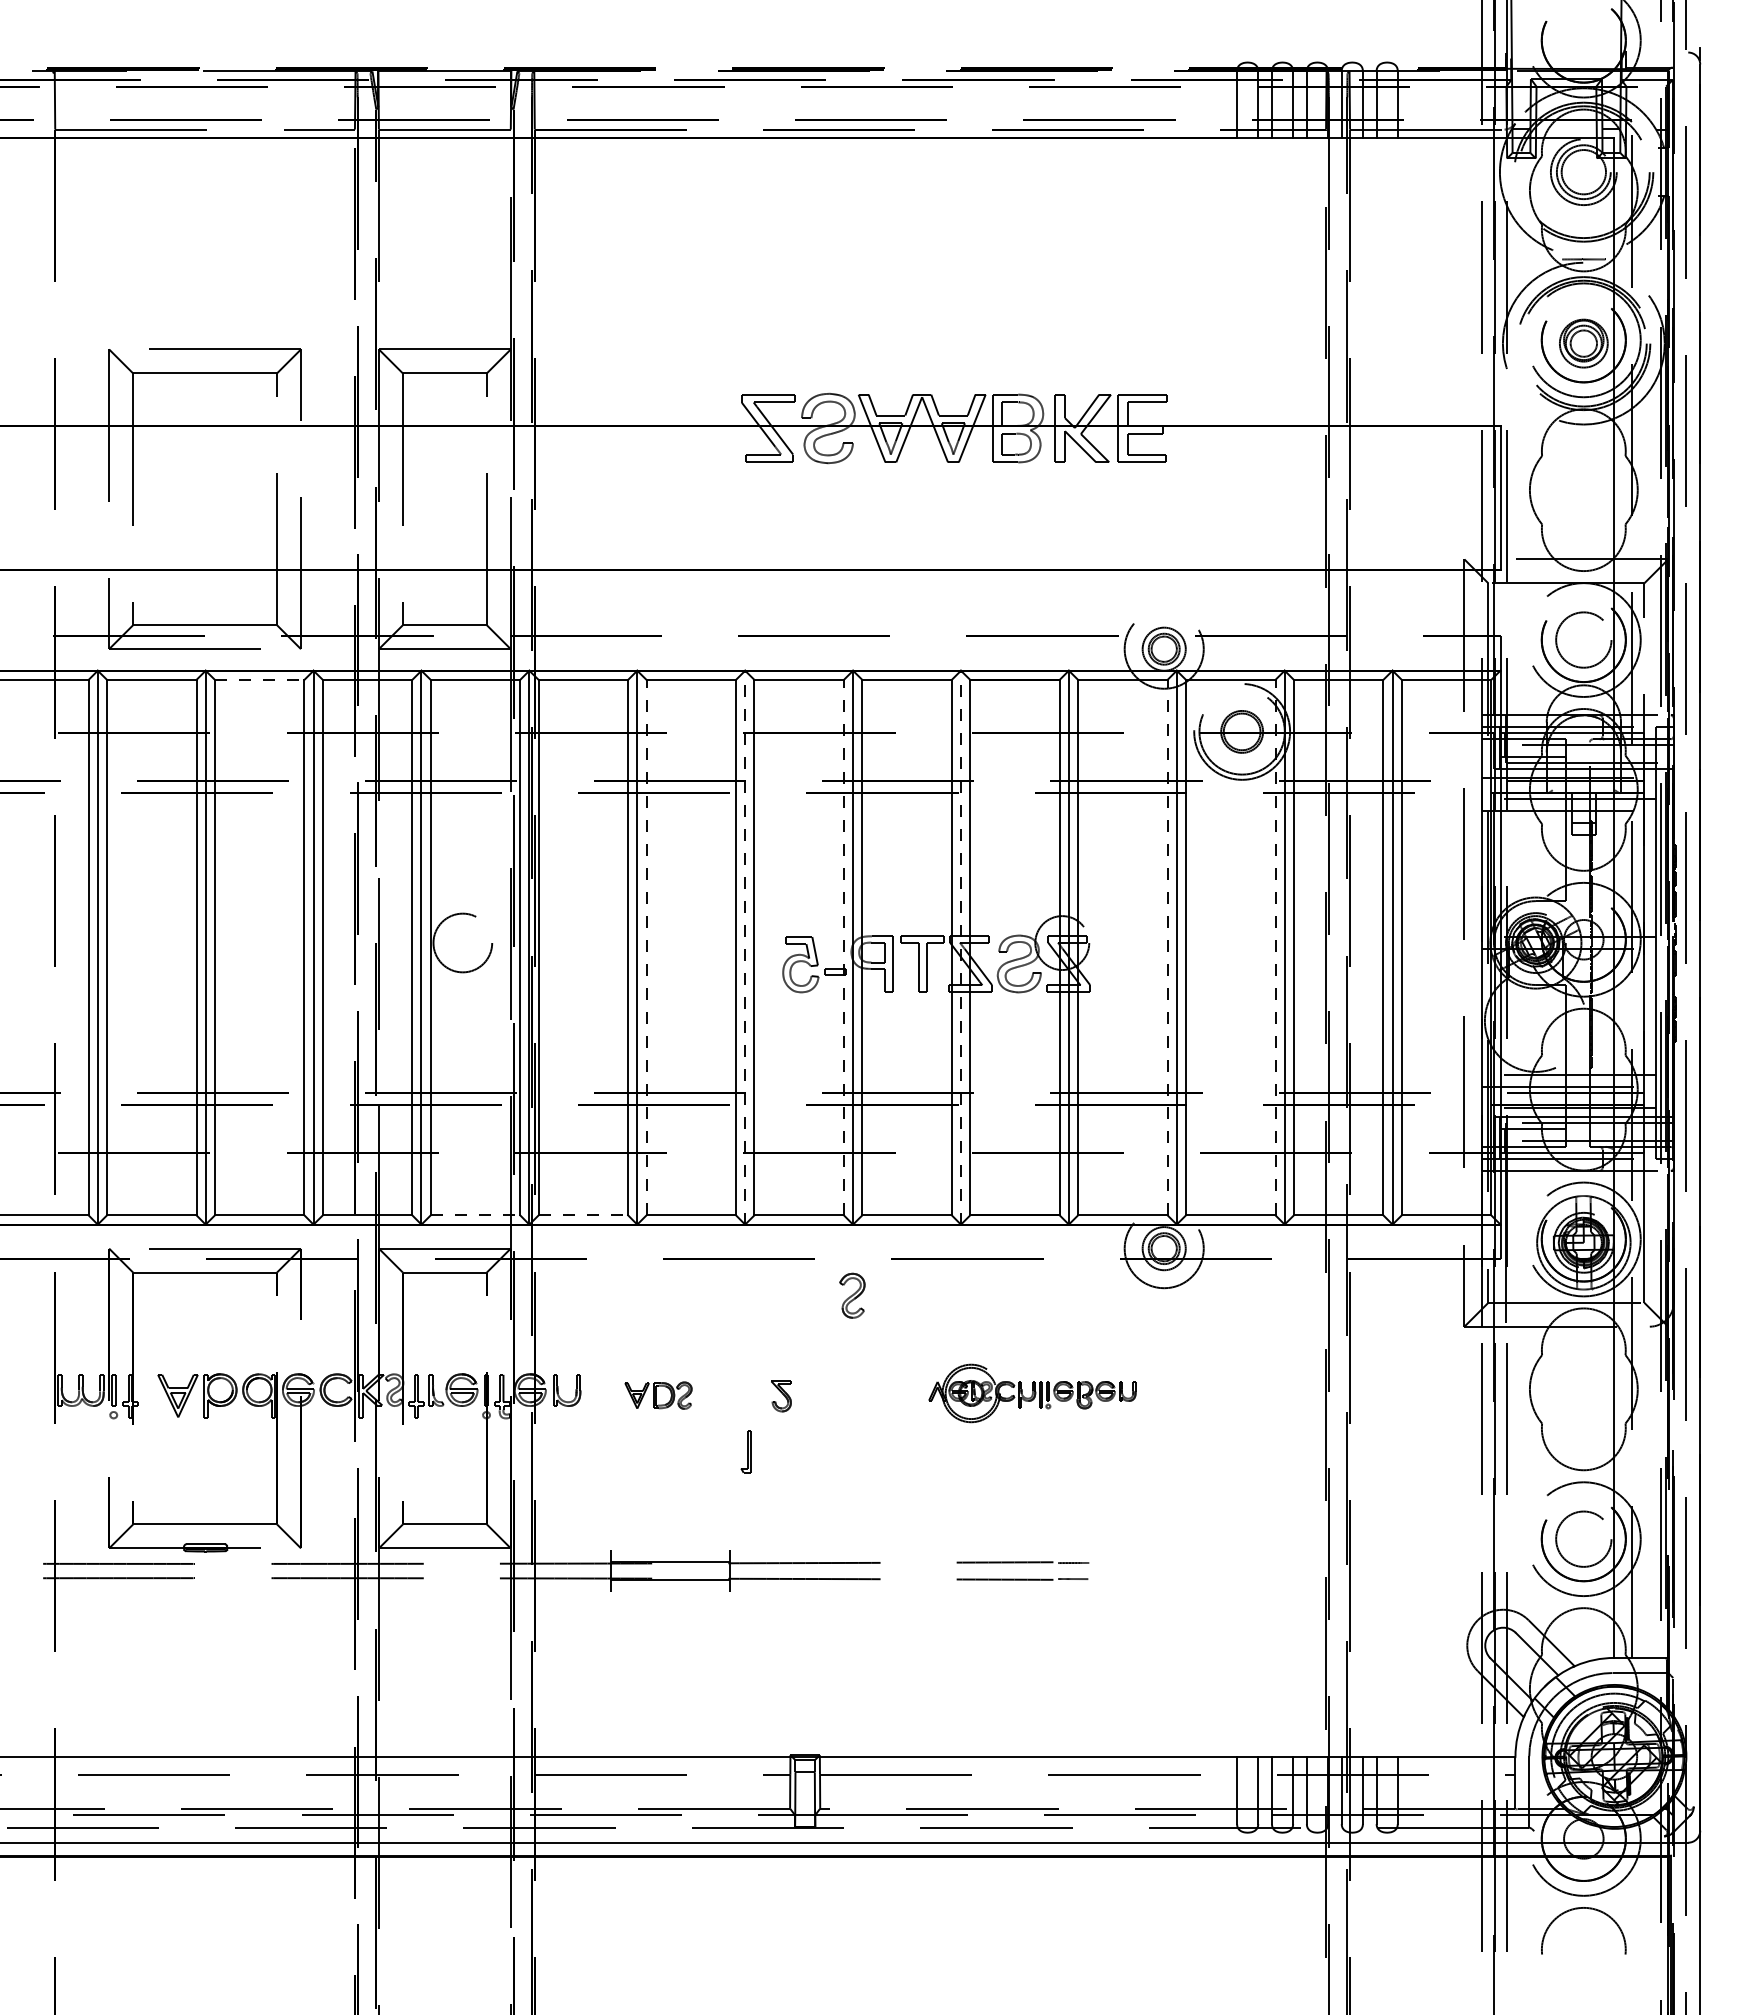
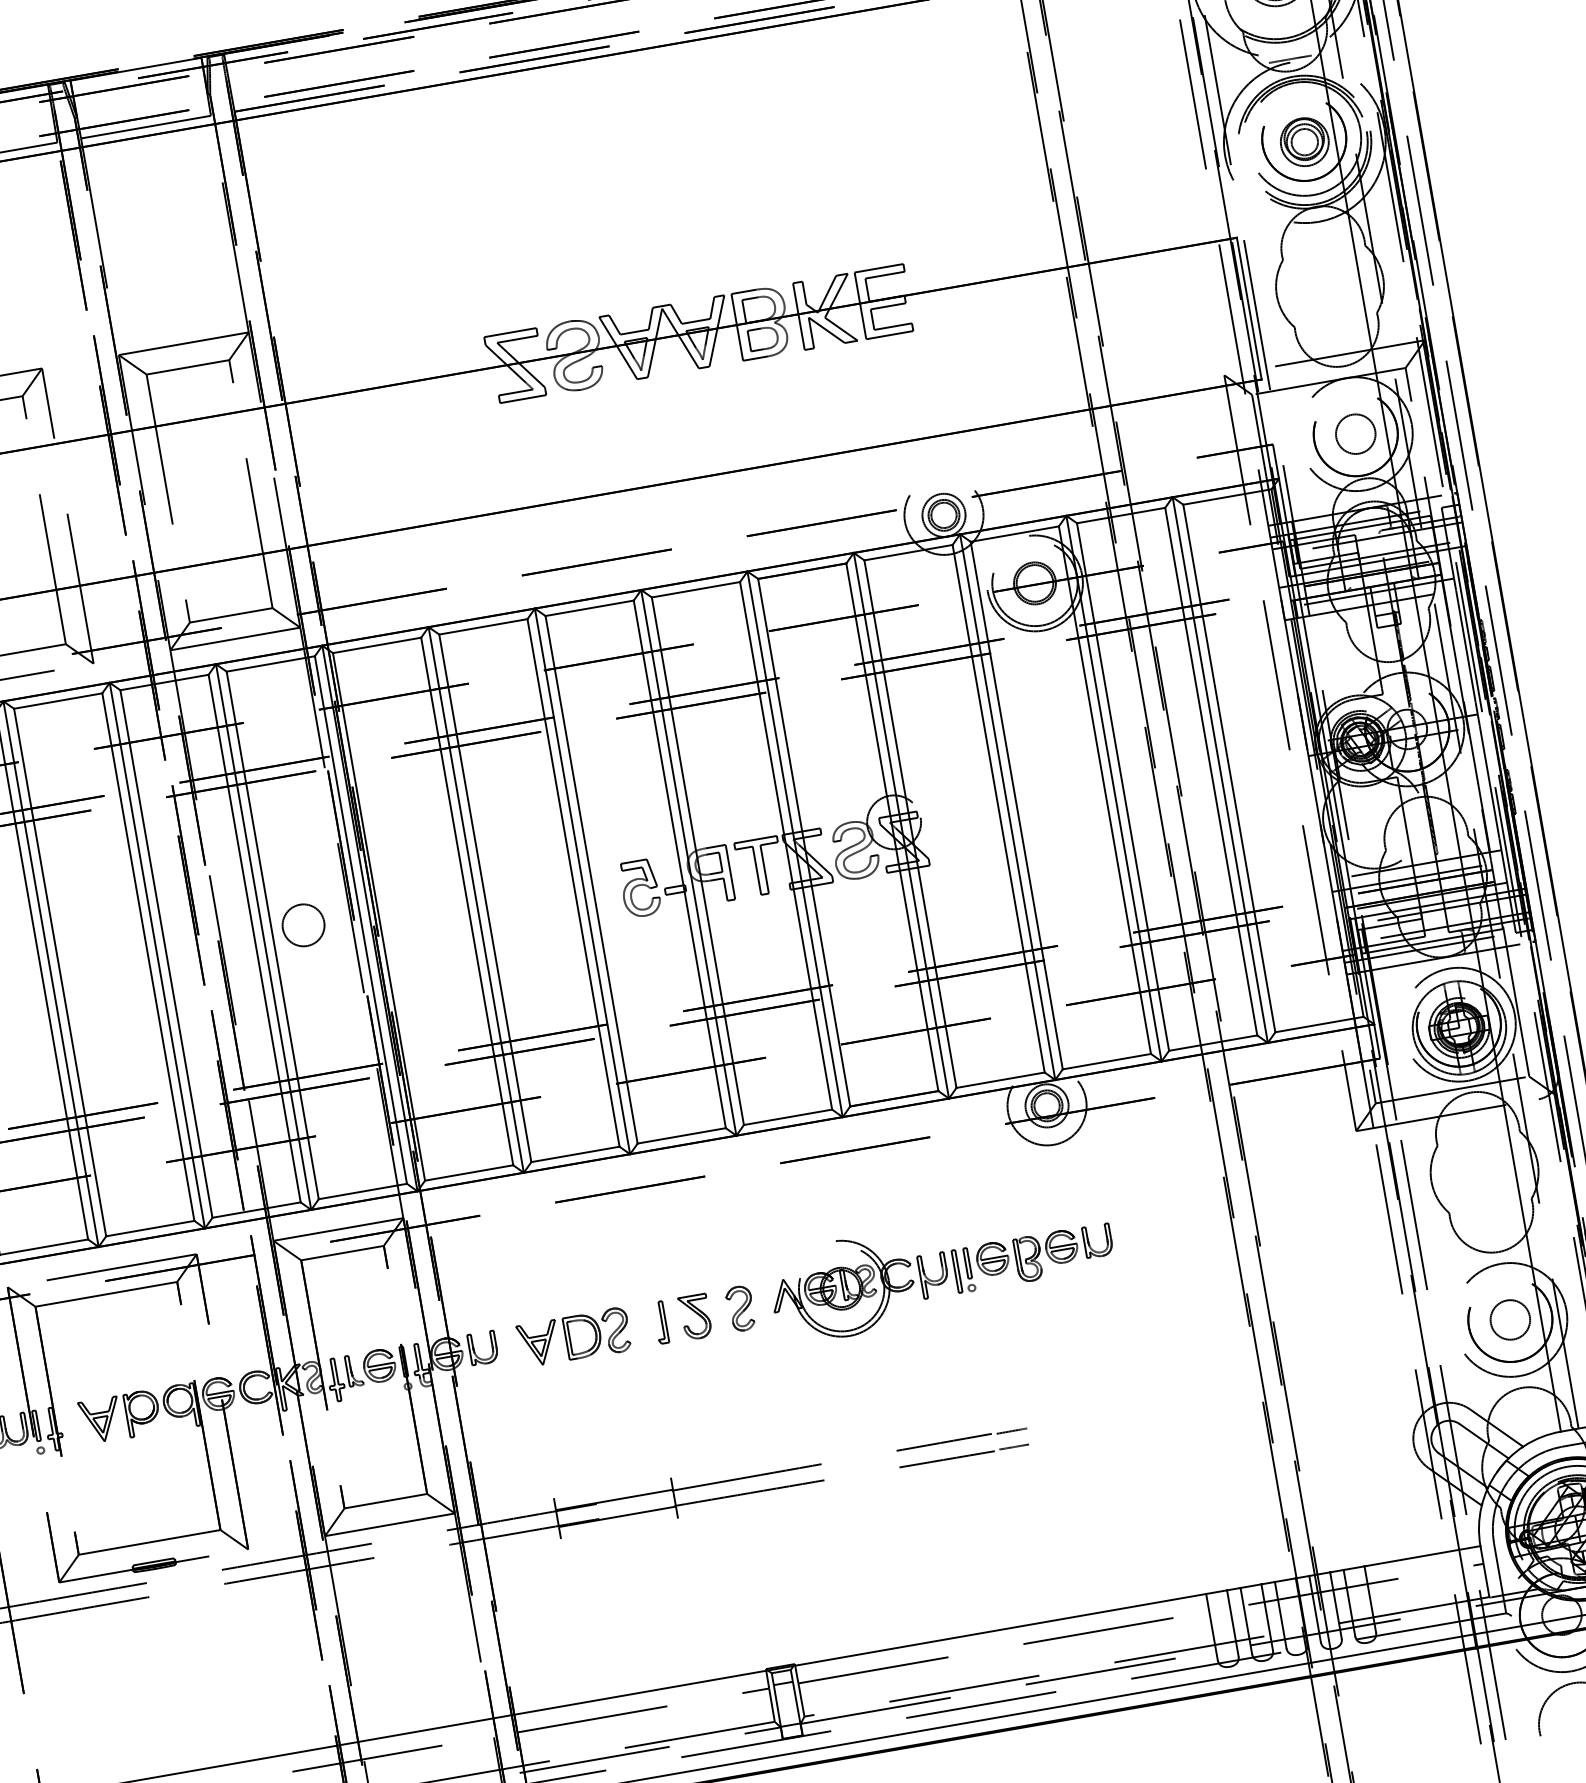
circle: (1583, 639) -> (1355, 433), size x0.71
line: (259, 679) -> (57, 700), dashed -> solid
circle: (462, 942) -> (303, 924), size x0.71
line: (646, 947) -> (485, 898), dashed -> solid
line: (745, 947) -> (582, 881), dashed -> solid
line: (843, 947) -> (679, 864), dashed -> solid
line: (960, 947) -> (794, 844), dashed -> solid
line: (1167, 947) -> (998, 808), dashed -> solid
line: (1275, 947) -> (1104, 790), dashed -> solid
line: (475, 1215) -> (362, 1191), dashed -> solid
line: (583, 1215) -> (469, 1173), dashed -> solid
part: (852, 1295) -> (740, 1308), moved
part: (1032, 1393) -> (942, 1271), size x1.67
part: (658, 1395) -> (574, 1337), size x1.67
part: (781, 1396) -> (695, 1317), size x1.43
part: (745, 1451) -> (659, 1322), moved
circle: (1583, 1538) -> (1509, 1319), size x0.71

